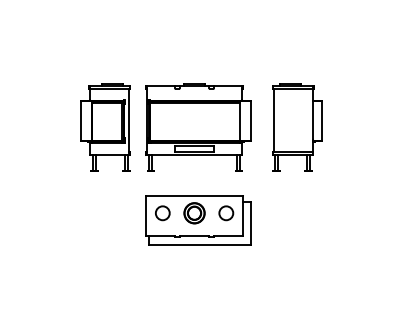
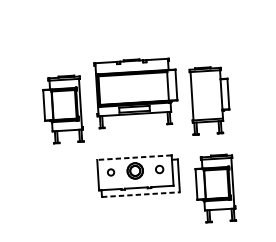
part: (198, 127) -> (136, 92), moved
line: (194, 195) -> (134, 157), solid -> dashed
circle: (162, 213) -> (110, 172), size x0.6
circle: (226, 213) -> (159, 169), size x0.7
part: (297, 242) -> (215, 188), added
line: (200, 244) -> (141, 194), solid -> dashed

